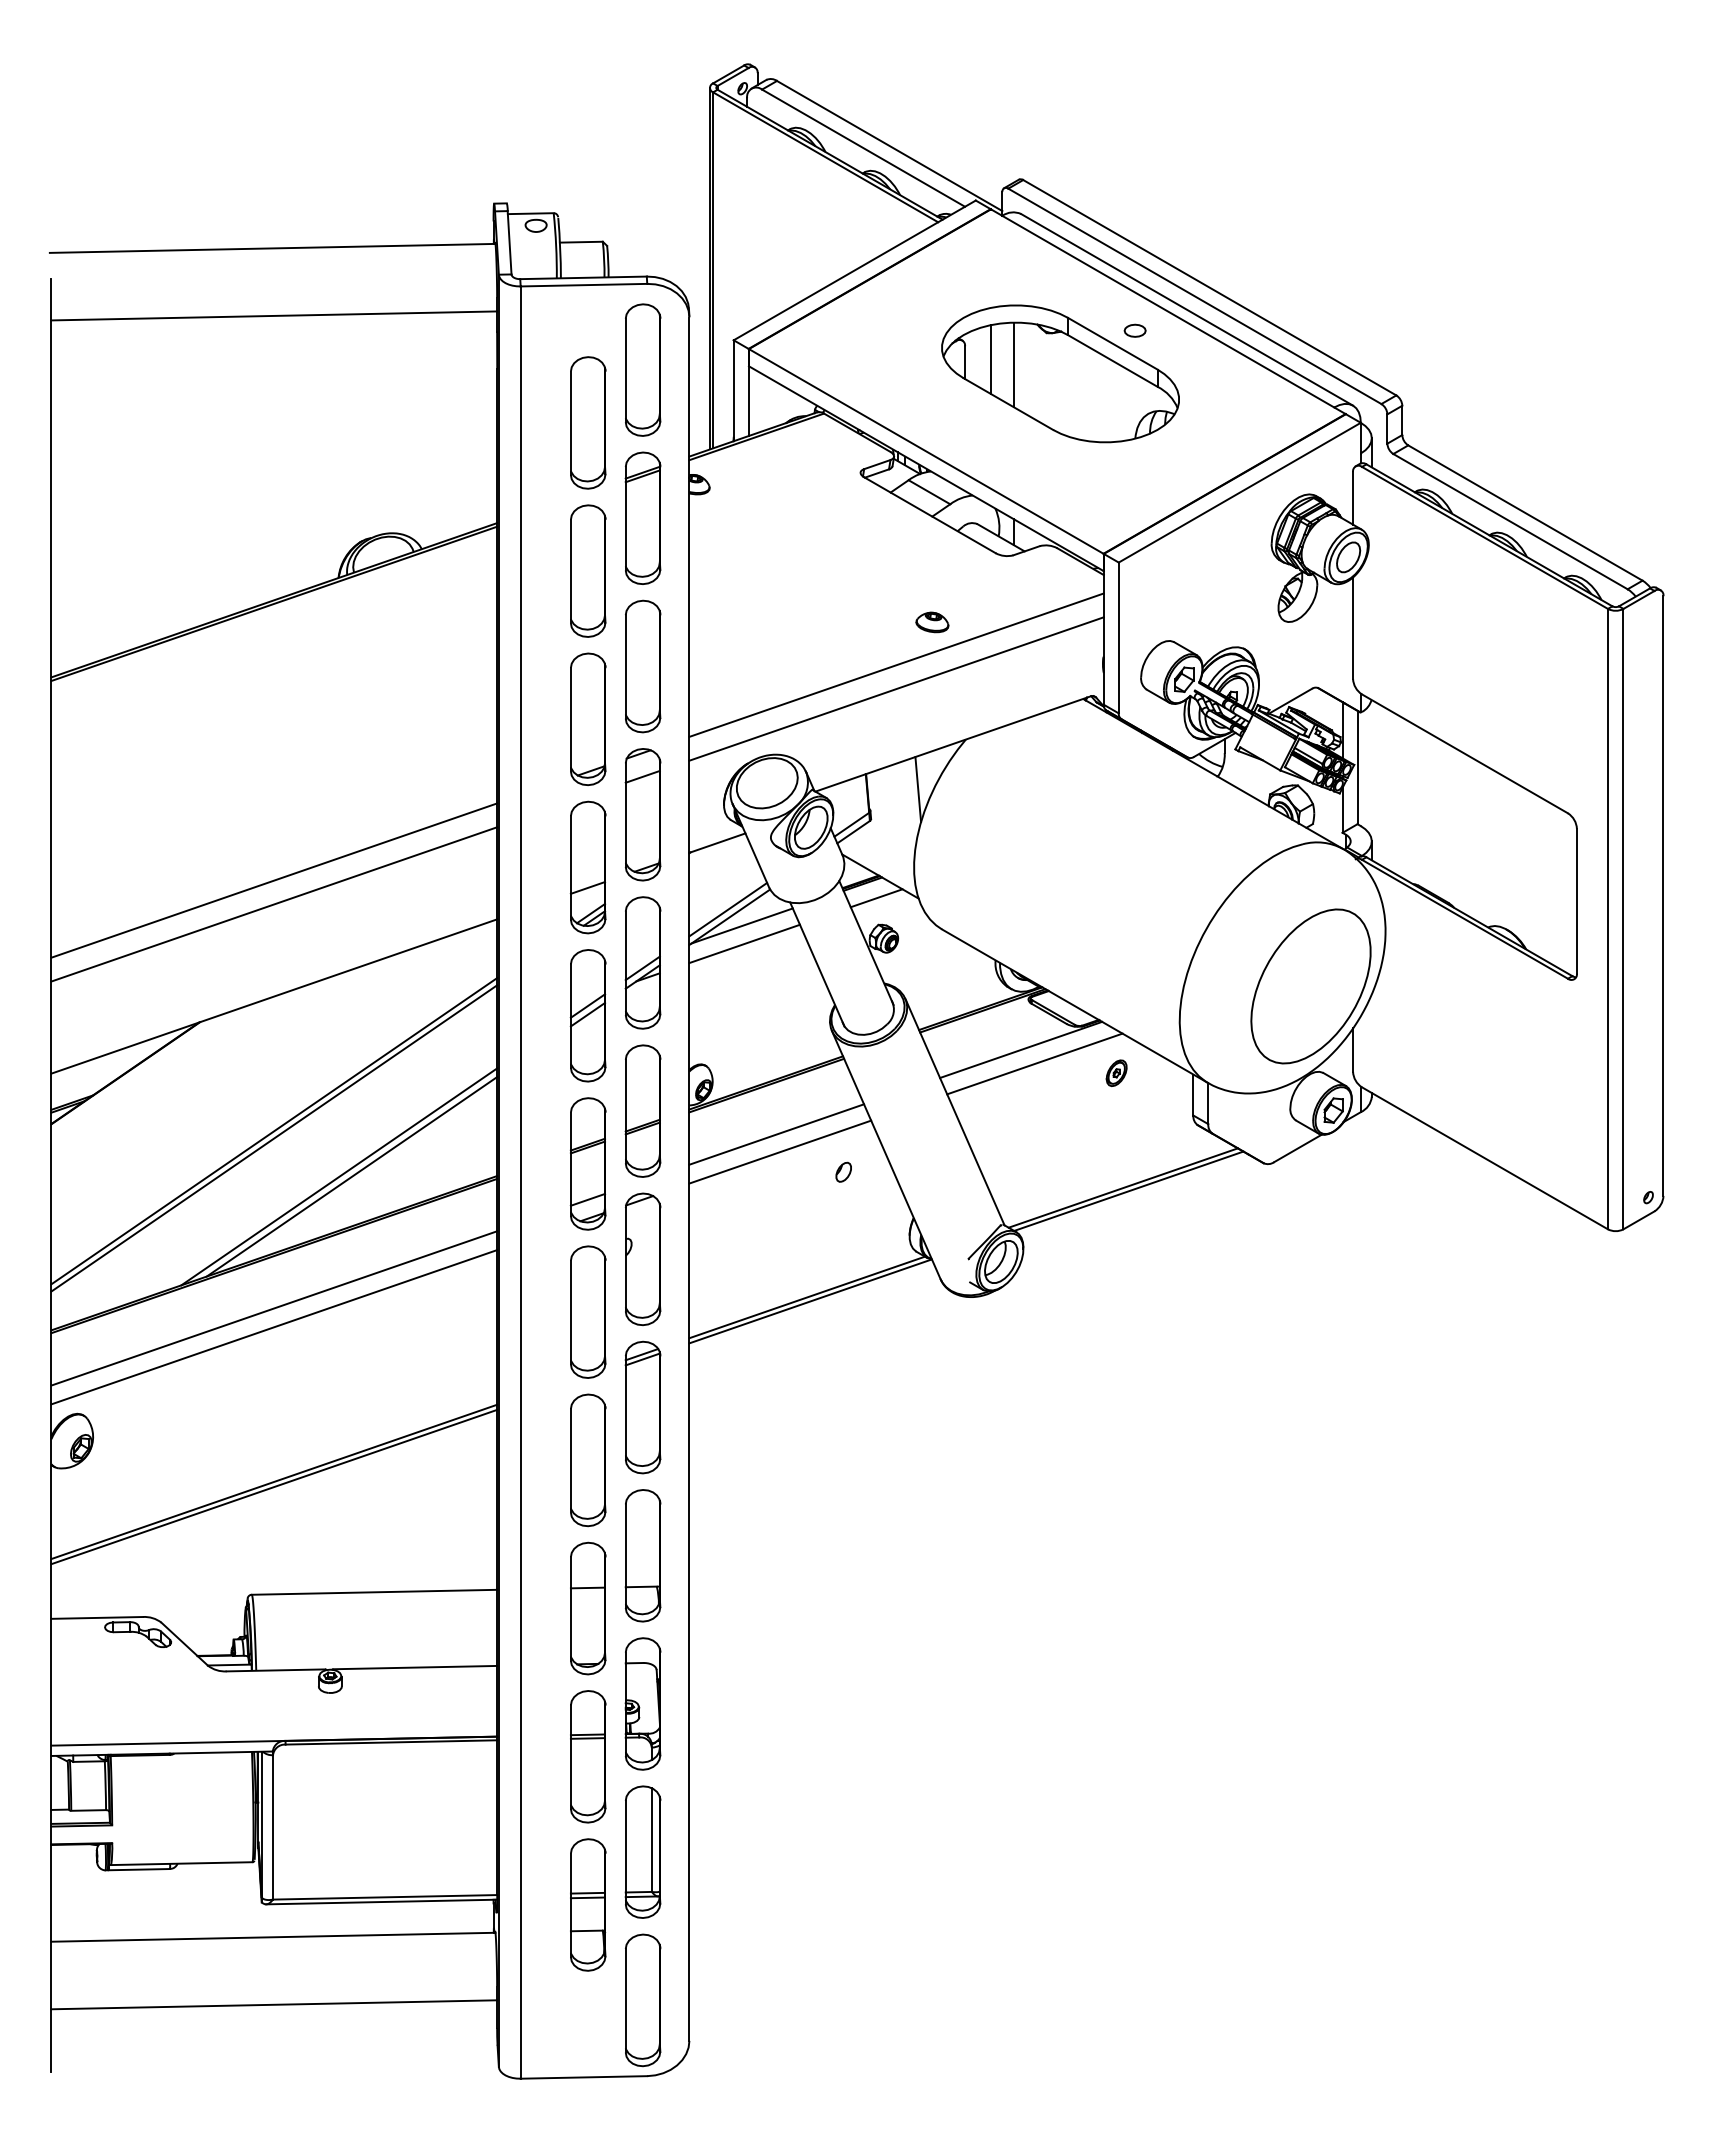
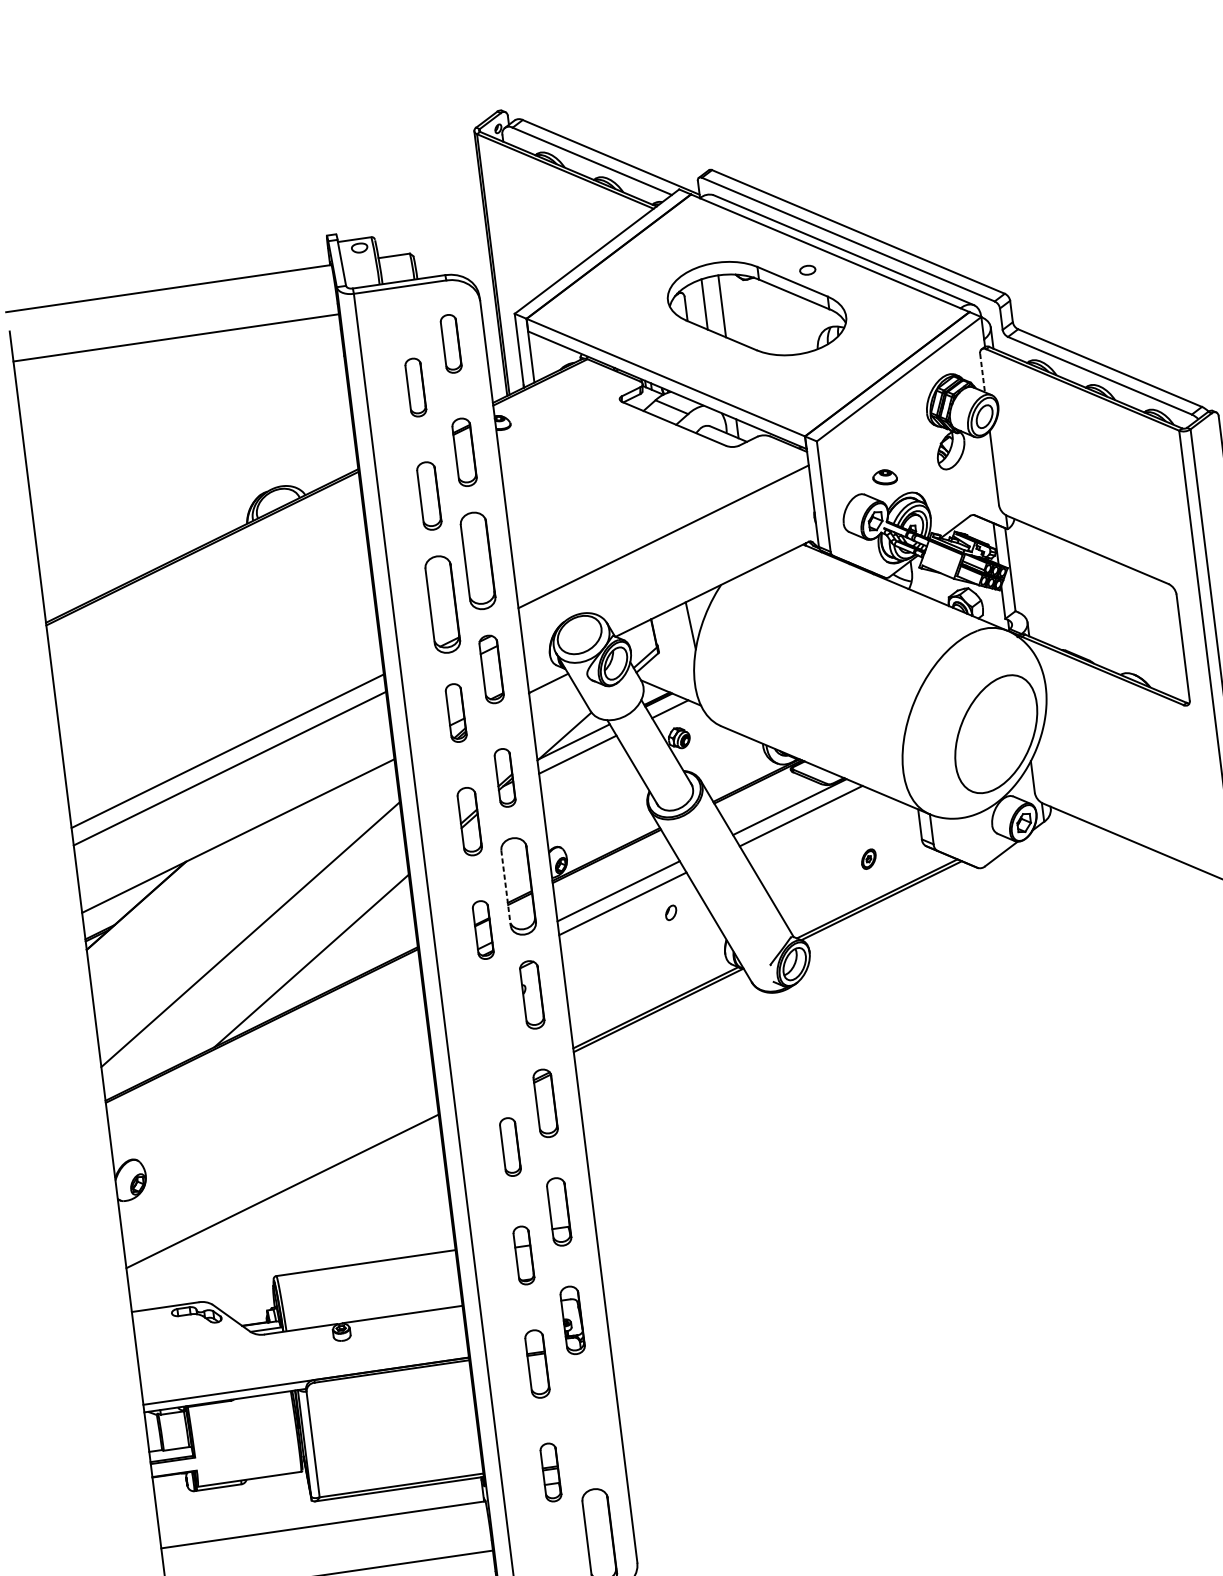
part: (643, 369) -> (451, 343), size x0.6
part: (588, 422) -> (415, 387), size x0.6
line: (1353, 498) -> (982, 373), solid -> dashed
part: (642, 517) -> (464, 451), size x0.7
part: (588, 570) -> (429, 495), size x0.7
part: (932, 622) -> (885, 477), moved
line: (896, 688) -> (665, 553), removed
part: (642, 814) -> (491, 669), size x0.7
part: (587, 867) -> (455, 713), size x0.6
line: (728, 909) -> (562, 730), removed
part: (642, 962) -> (504, 777), size x0.6
part: (587, 1015) -> (469, 821), size x0.7
part: (1116, 1072) -> (868, 858), moved
line: (625, 1111) -> (505, 888), solid -> dashed
line: (274, 1138) -> (251, 940), removed
part: (587, 1163) -> (482, 929), size x0.6
line: (339, 1176) -> (302, 961), removed
part: (643, 1259) -> (532, 994), size x0.7
line: (274, 1308) -> (266, 1064), removed
part: (588, 1311) -> (497, 1038), removed
line: (274, 1327) -> (268, 1078), removed
part: (642, 1407) -> (545, 1103), size x0.7
part: (588, 1460) -> (510, 1147), size x0.6
line: (274, 1486) -> (283, 1194), removed
part: (642, 1555) -> (558, 1211), size x0.7
part: (588, 1608) -> (524, 1255), size x0.6
part: (642, 1703) -> (572, 1320), size x0.7
part: (588, 1756) -> (537, 1363), size x0.7
part: (642, 1851) -> (585, 1428), removed
part: (588, 1904) -> (551, 1472), size x0.6

